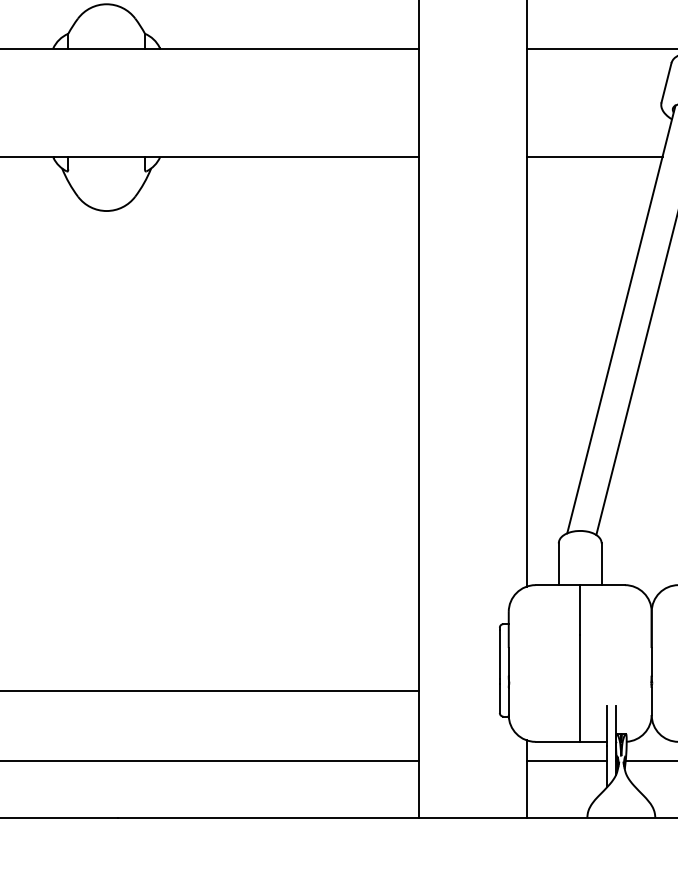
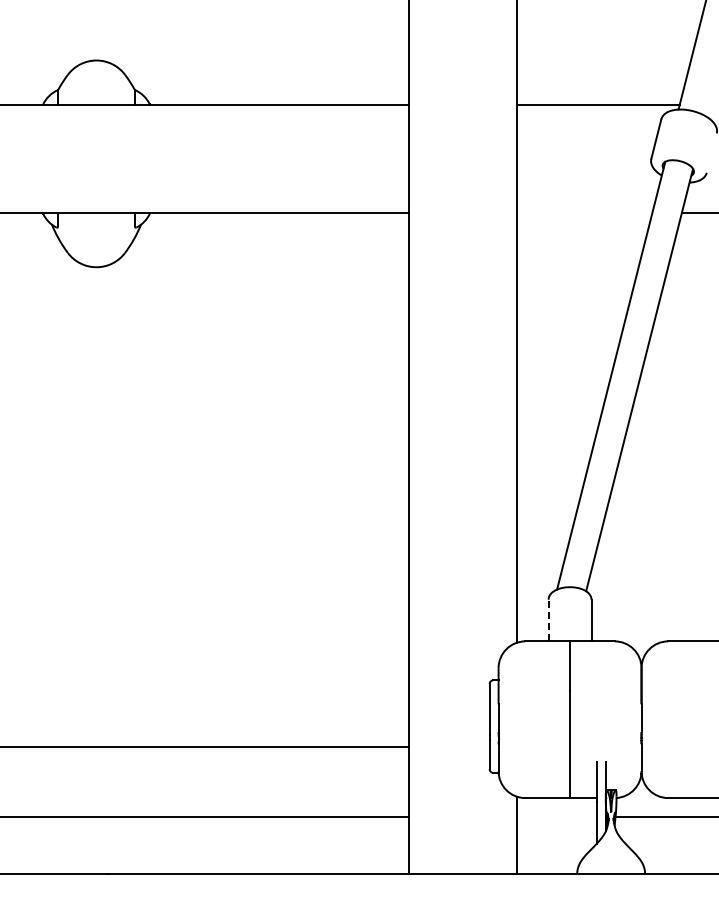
line: (594, 157) -> (584, 213), removed
line: (558, 564) -> (548, 620), solid -> dashed
line: (566, 761) -> (556, 817), removed

